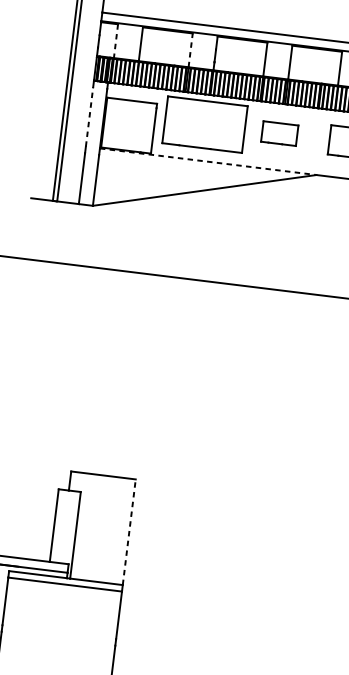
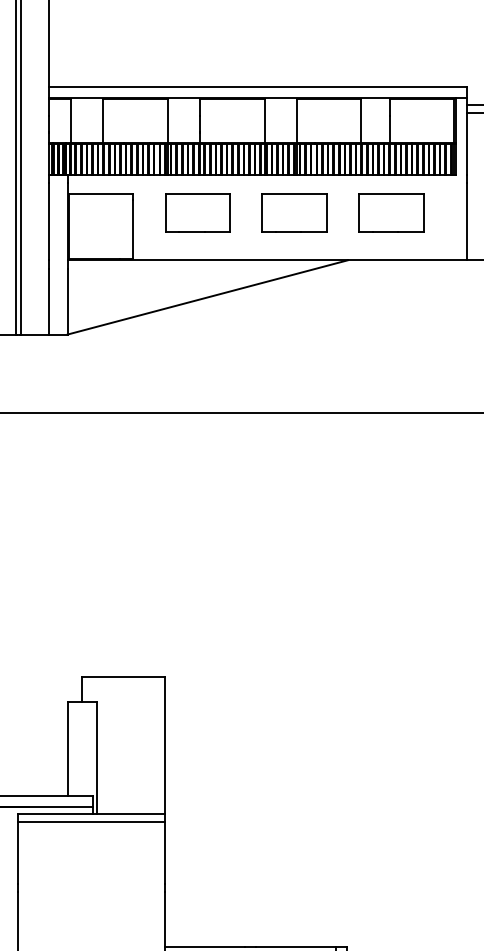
line: (116, 40) -> (71, 120), dashed -> solid
line: (190, 49) -> (167, 120), dashed -> solid
line: (89, 116) -> (49, 221), dashed -> solid
part: (204, 123) -> (197, 212), size x0.62
part: (279, 133) -> (294, 212), size x1.43
line: (208, 161) -> (208, 260), dashed -> solid
line: (129, 531) -> (165, 744), dashed -> solid

